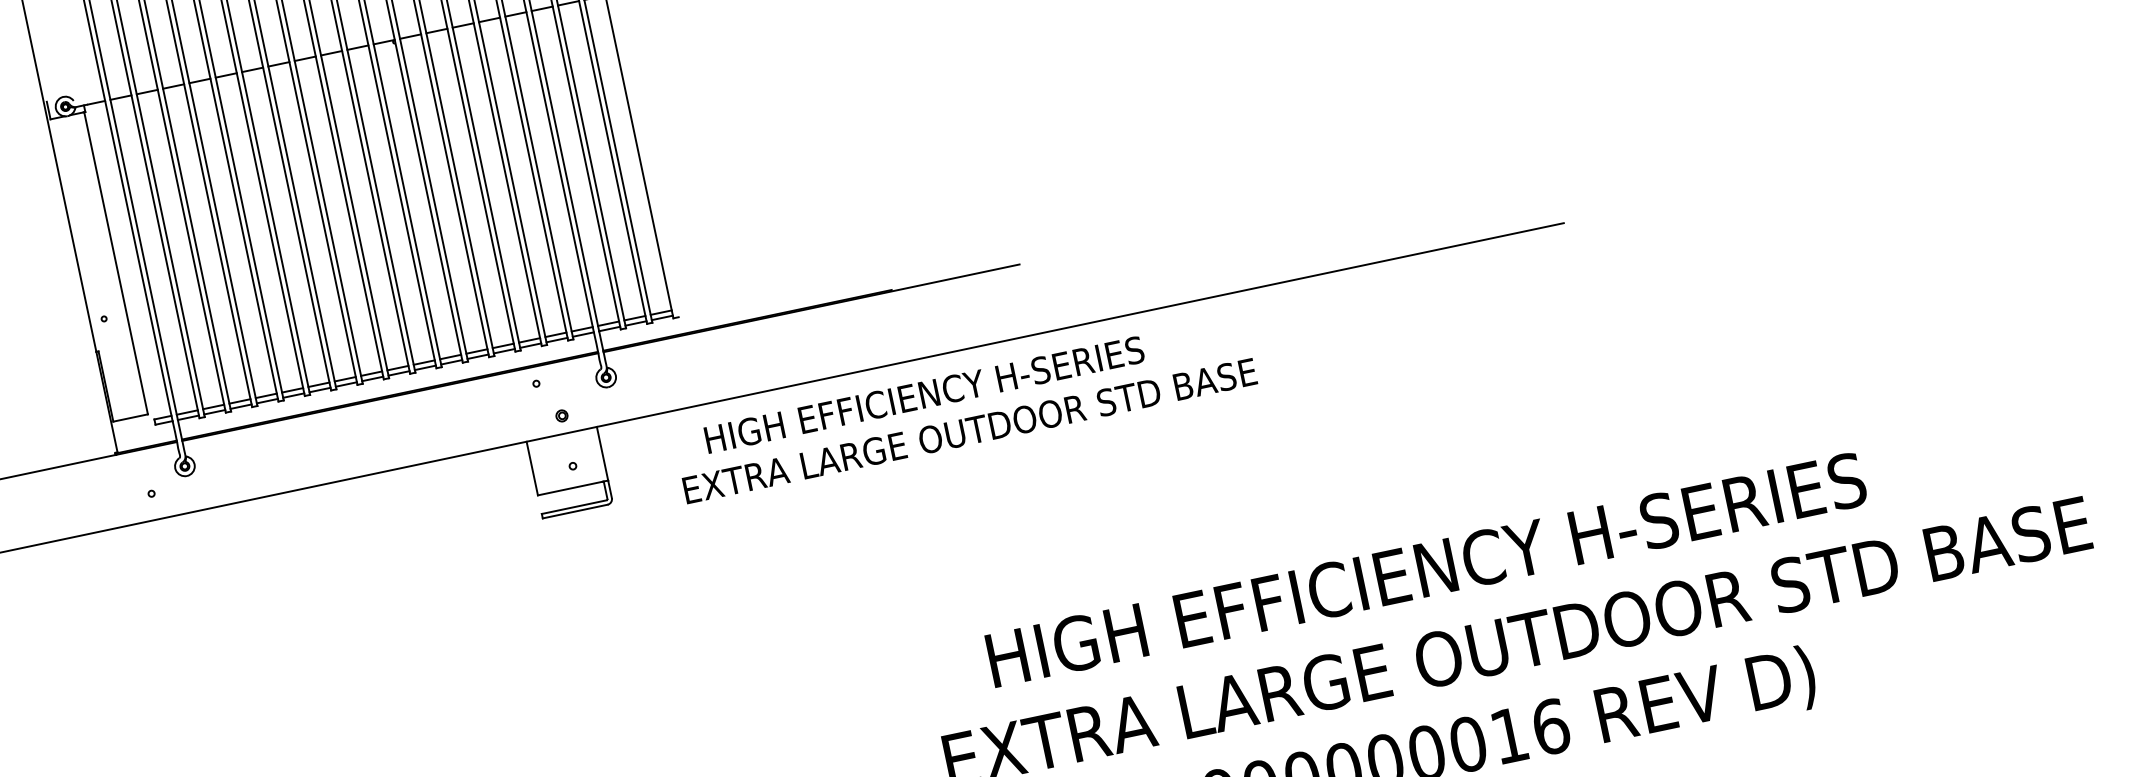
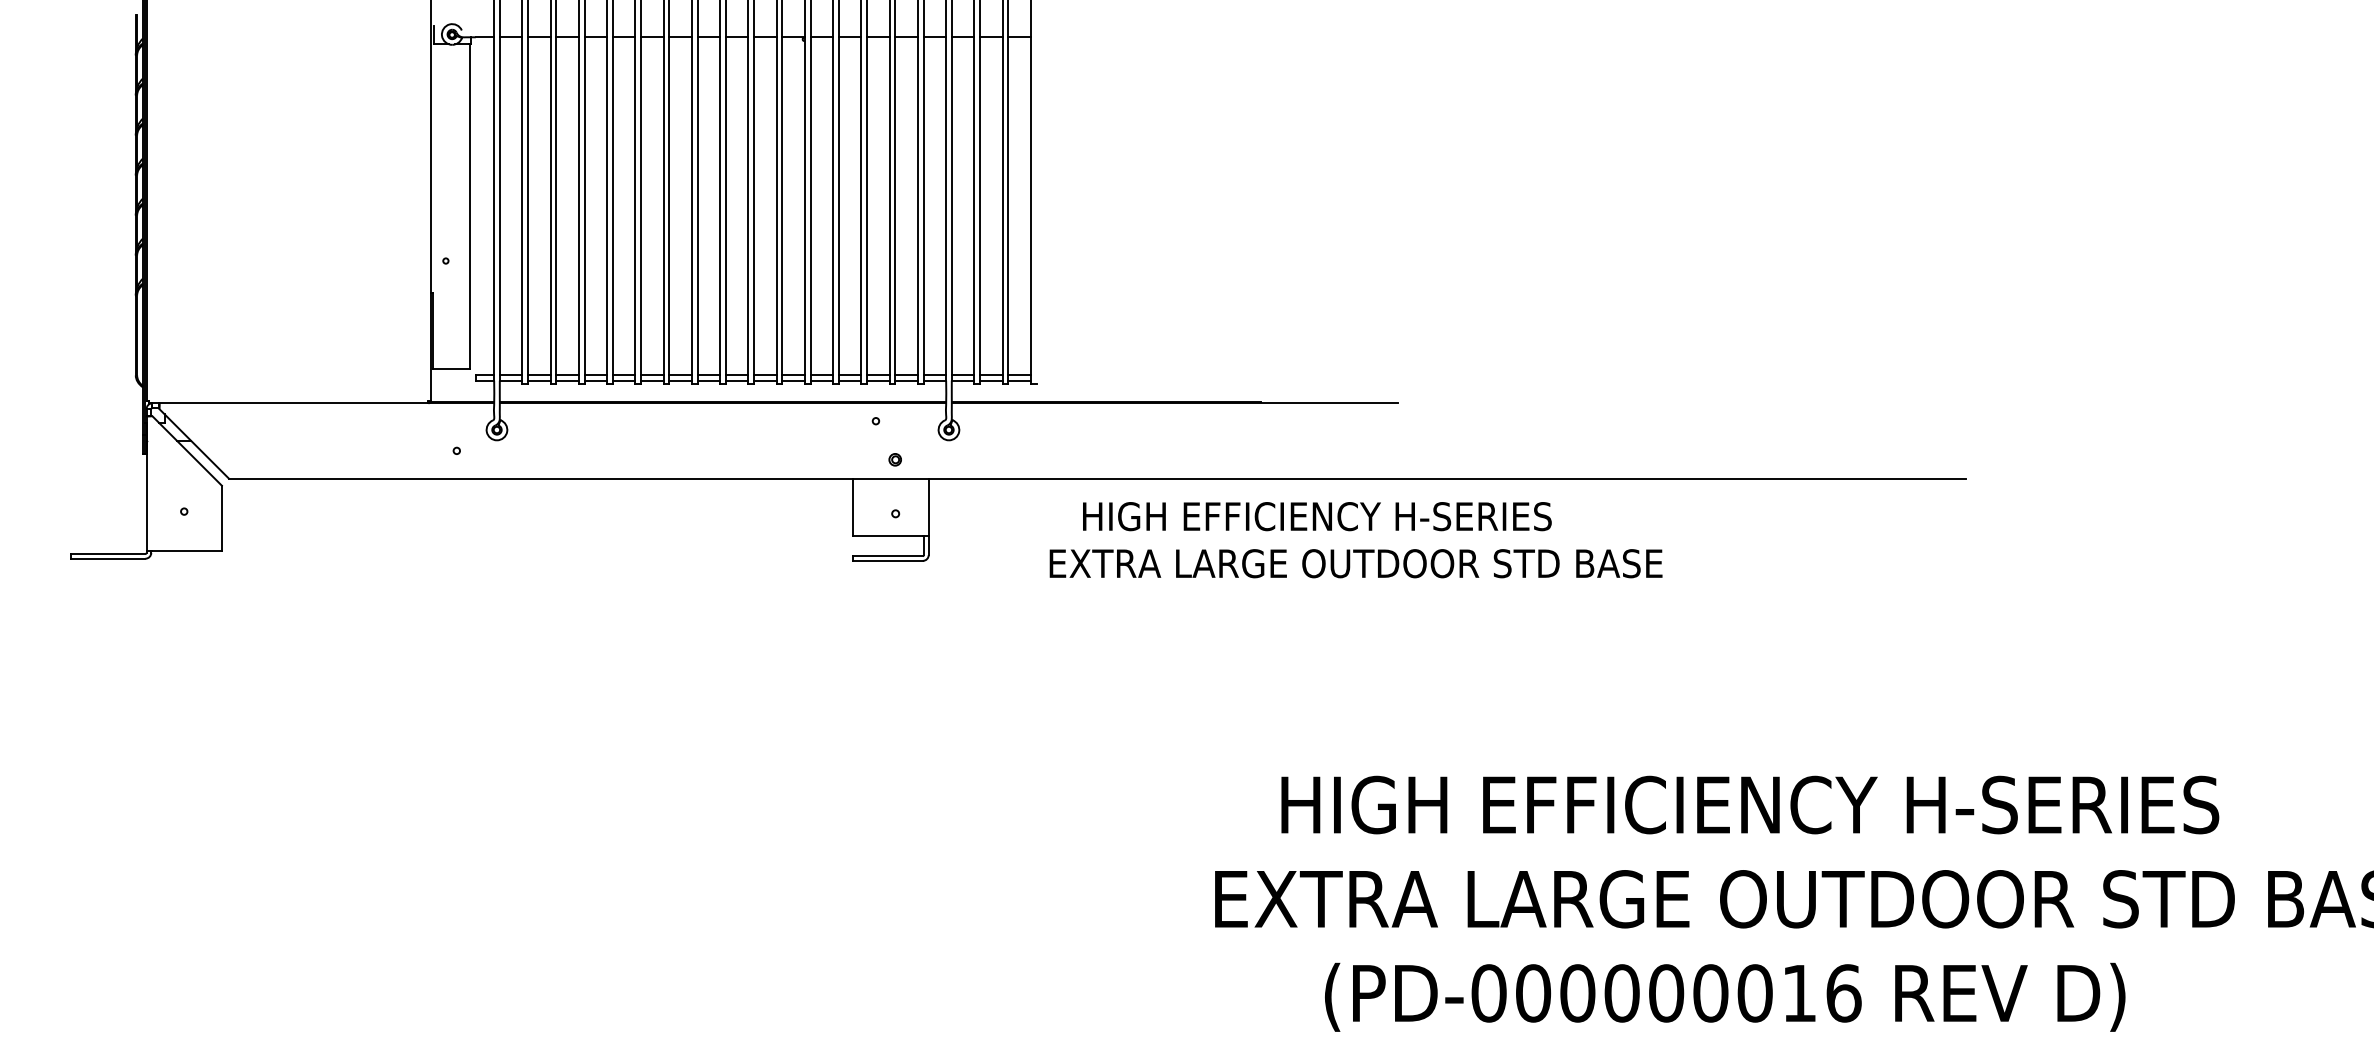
text: (964, 409) -> (1355, 540), moved

